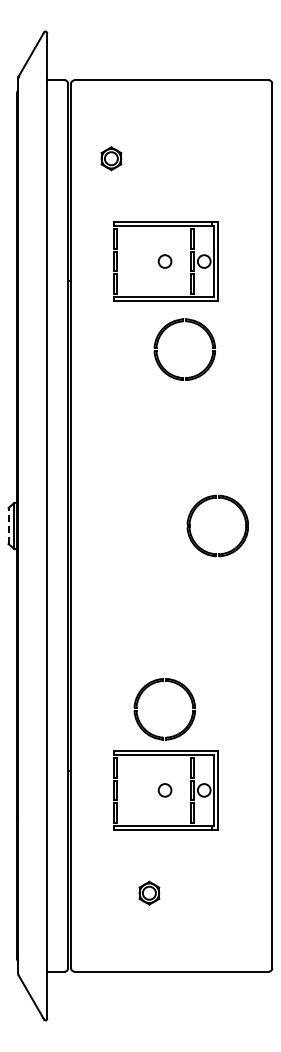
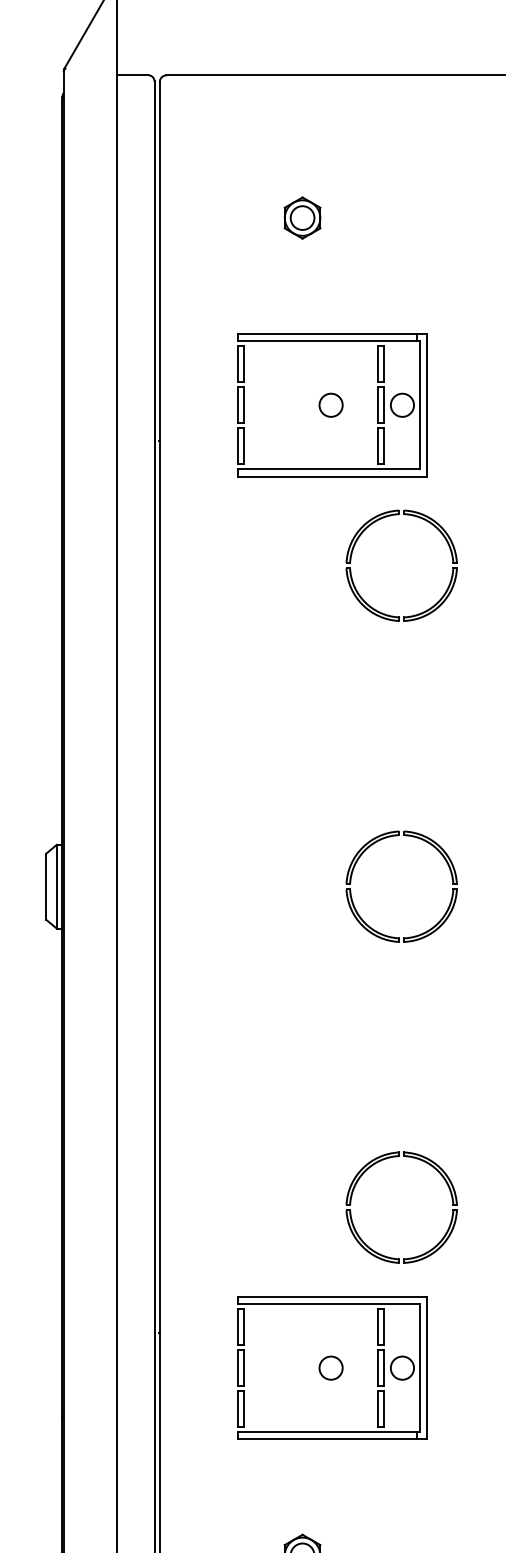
part: (111, 158) -> (302, 217), moved
part: (169, 327) -> (373, 525), moved
part: (212, 499) -> (391, 838), moved
line: (8, 525) -> (46, 885), dashed -> solid
part: (142, 724) -> (361, 1235), moved

